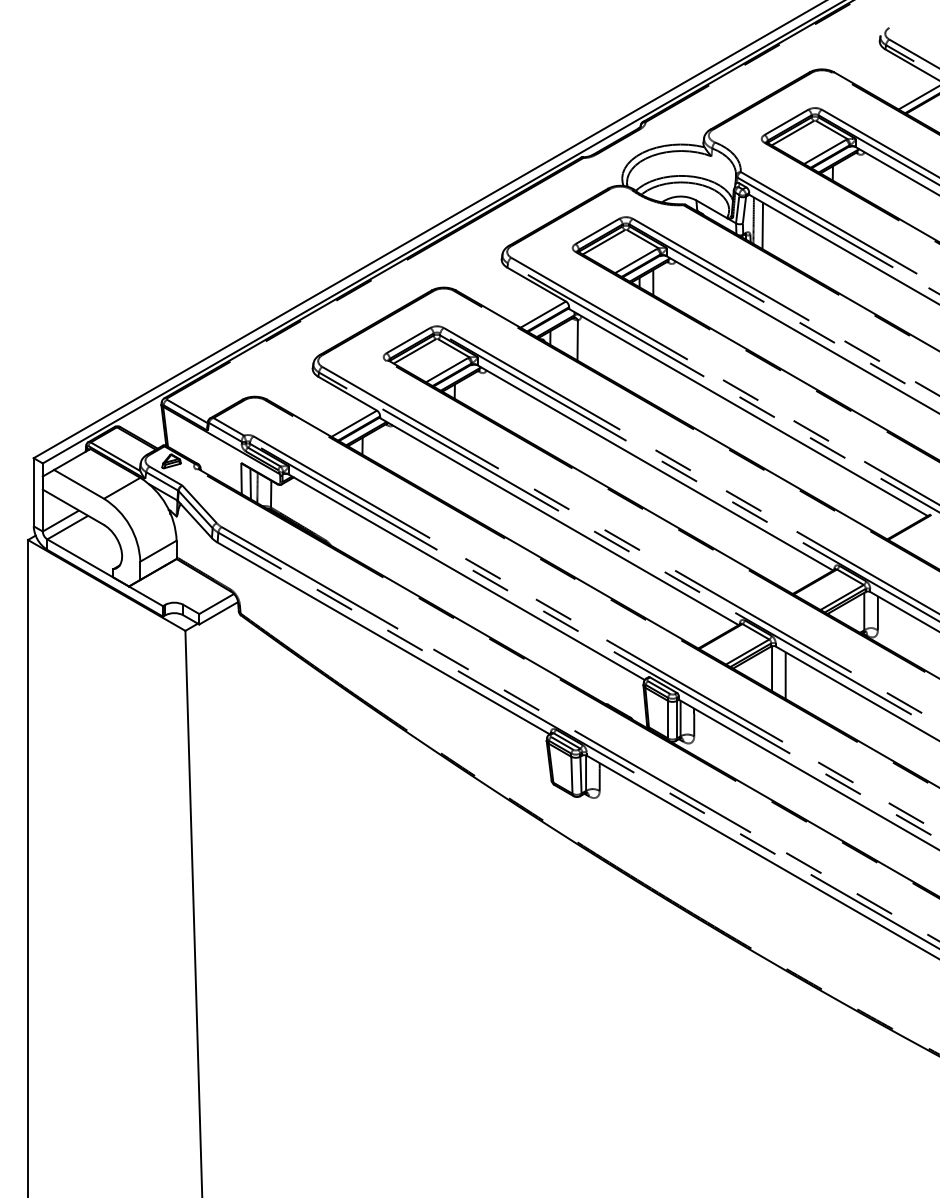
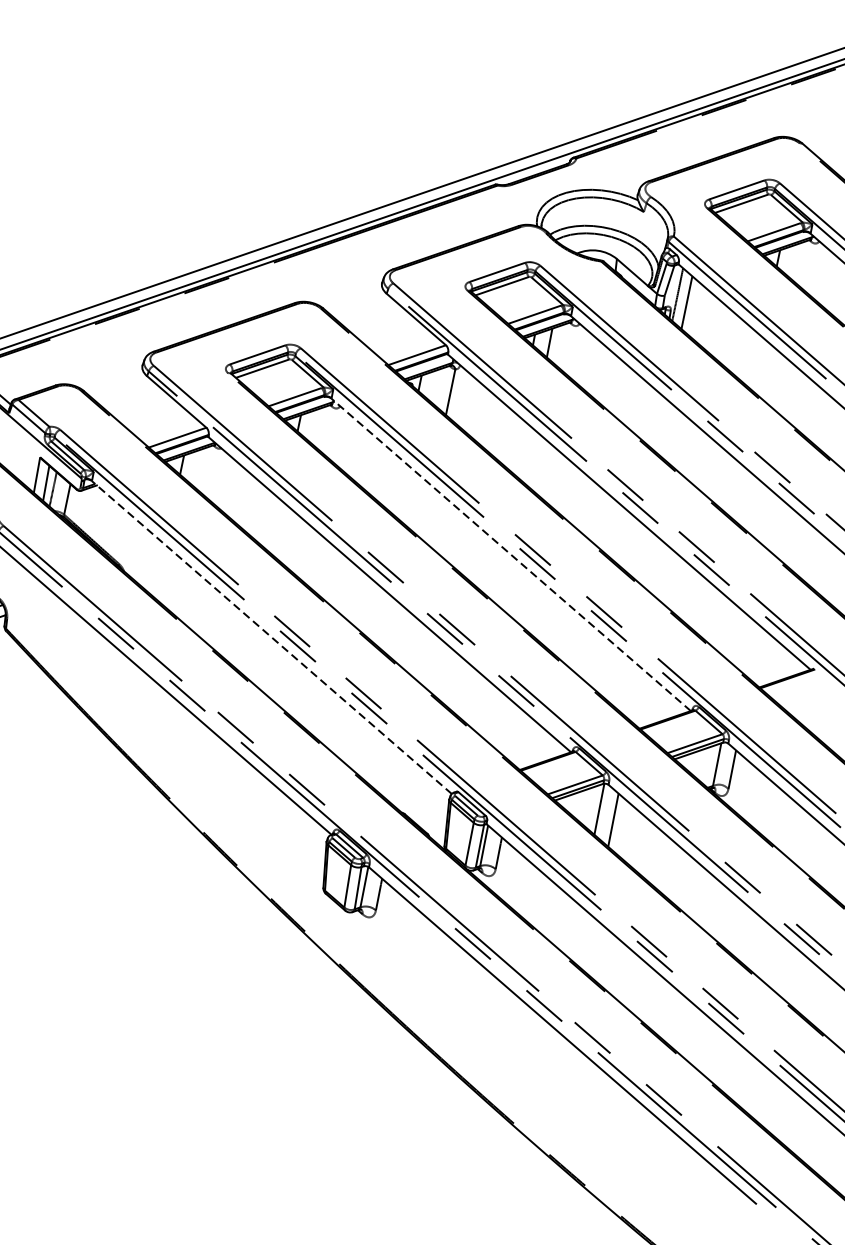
line: (655, 467) -> (511, 554), solid -> dashed
line: (466, 577) -> (271, 637), solid -> dashed

